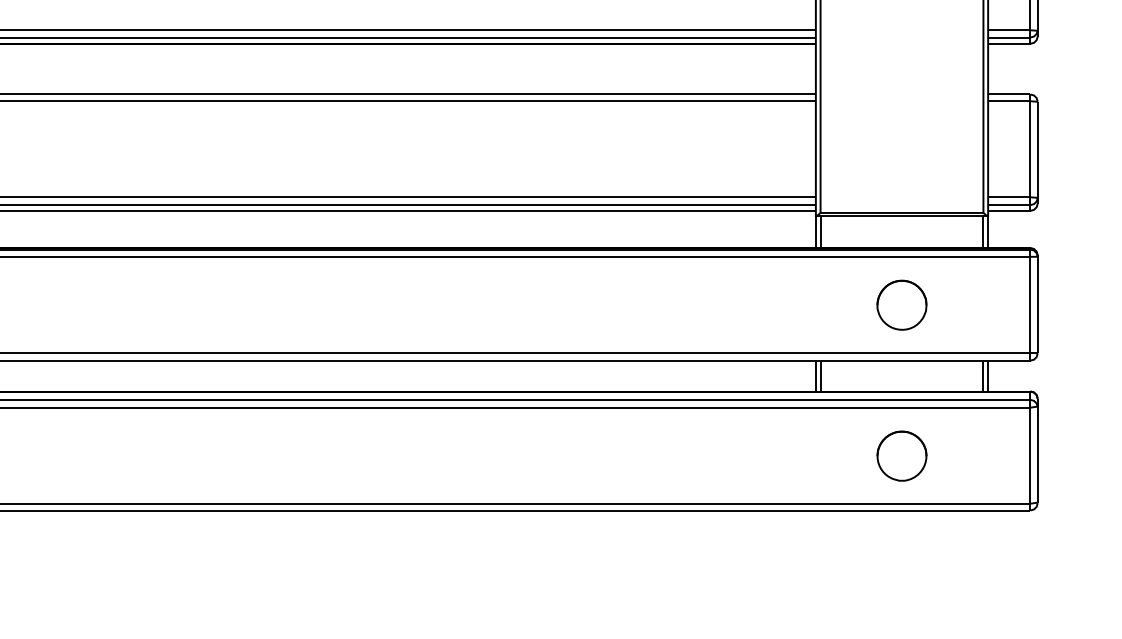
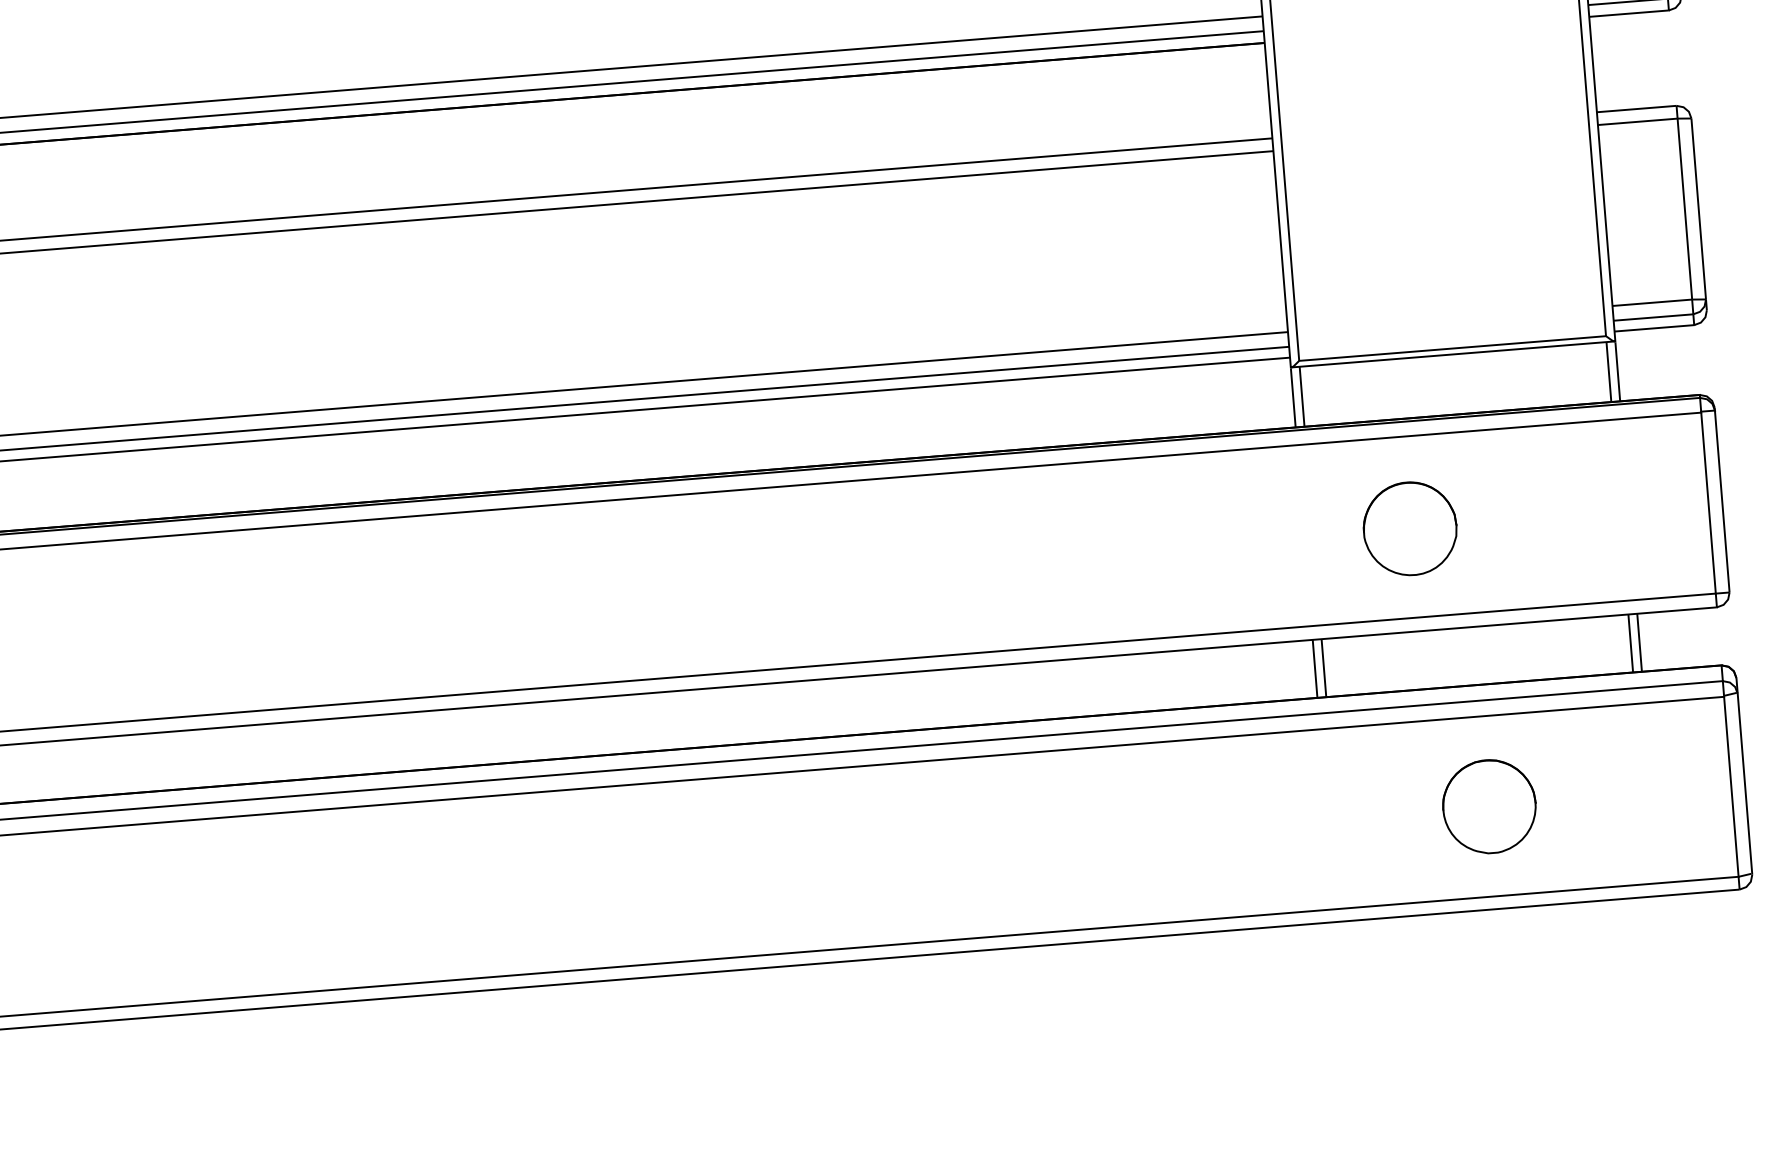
part: (901, 304) -> (1409, 527), moved

